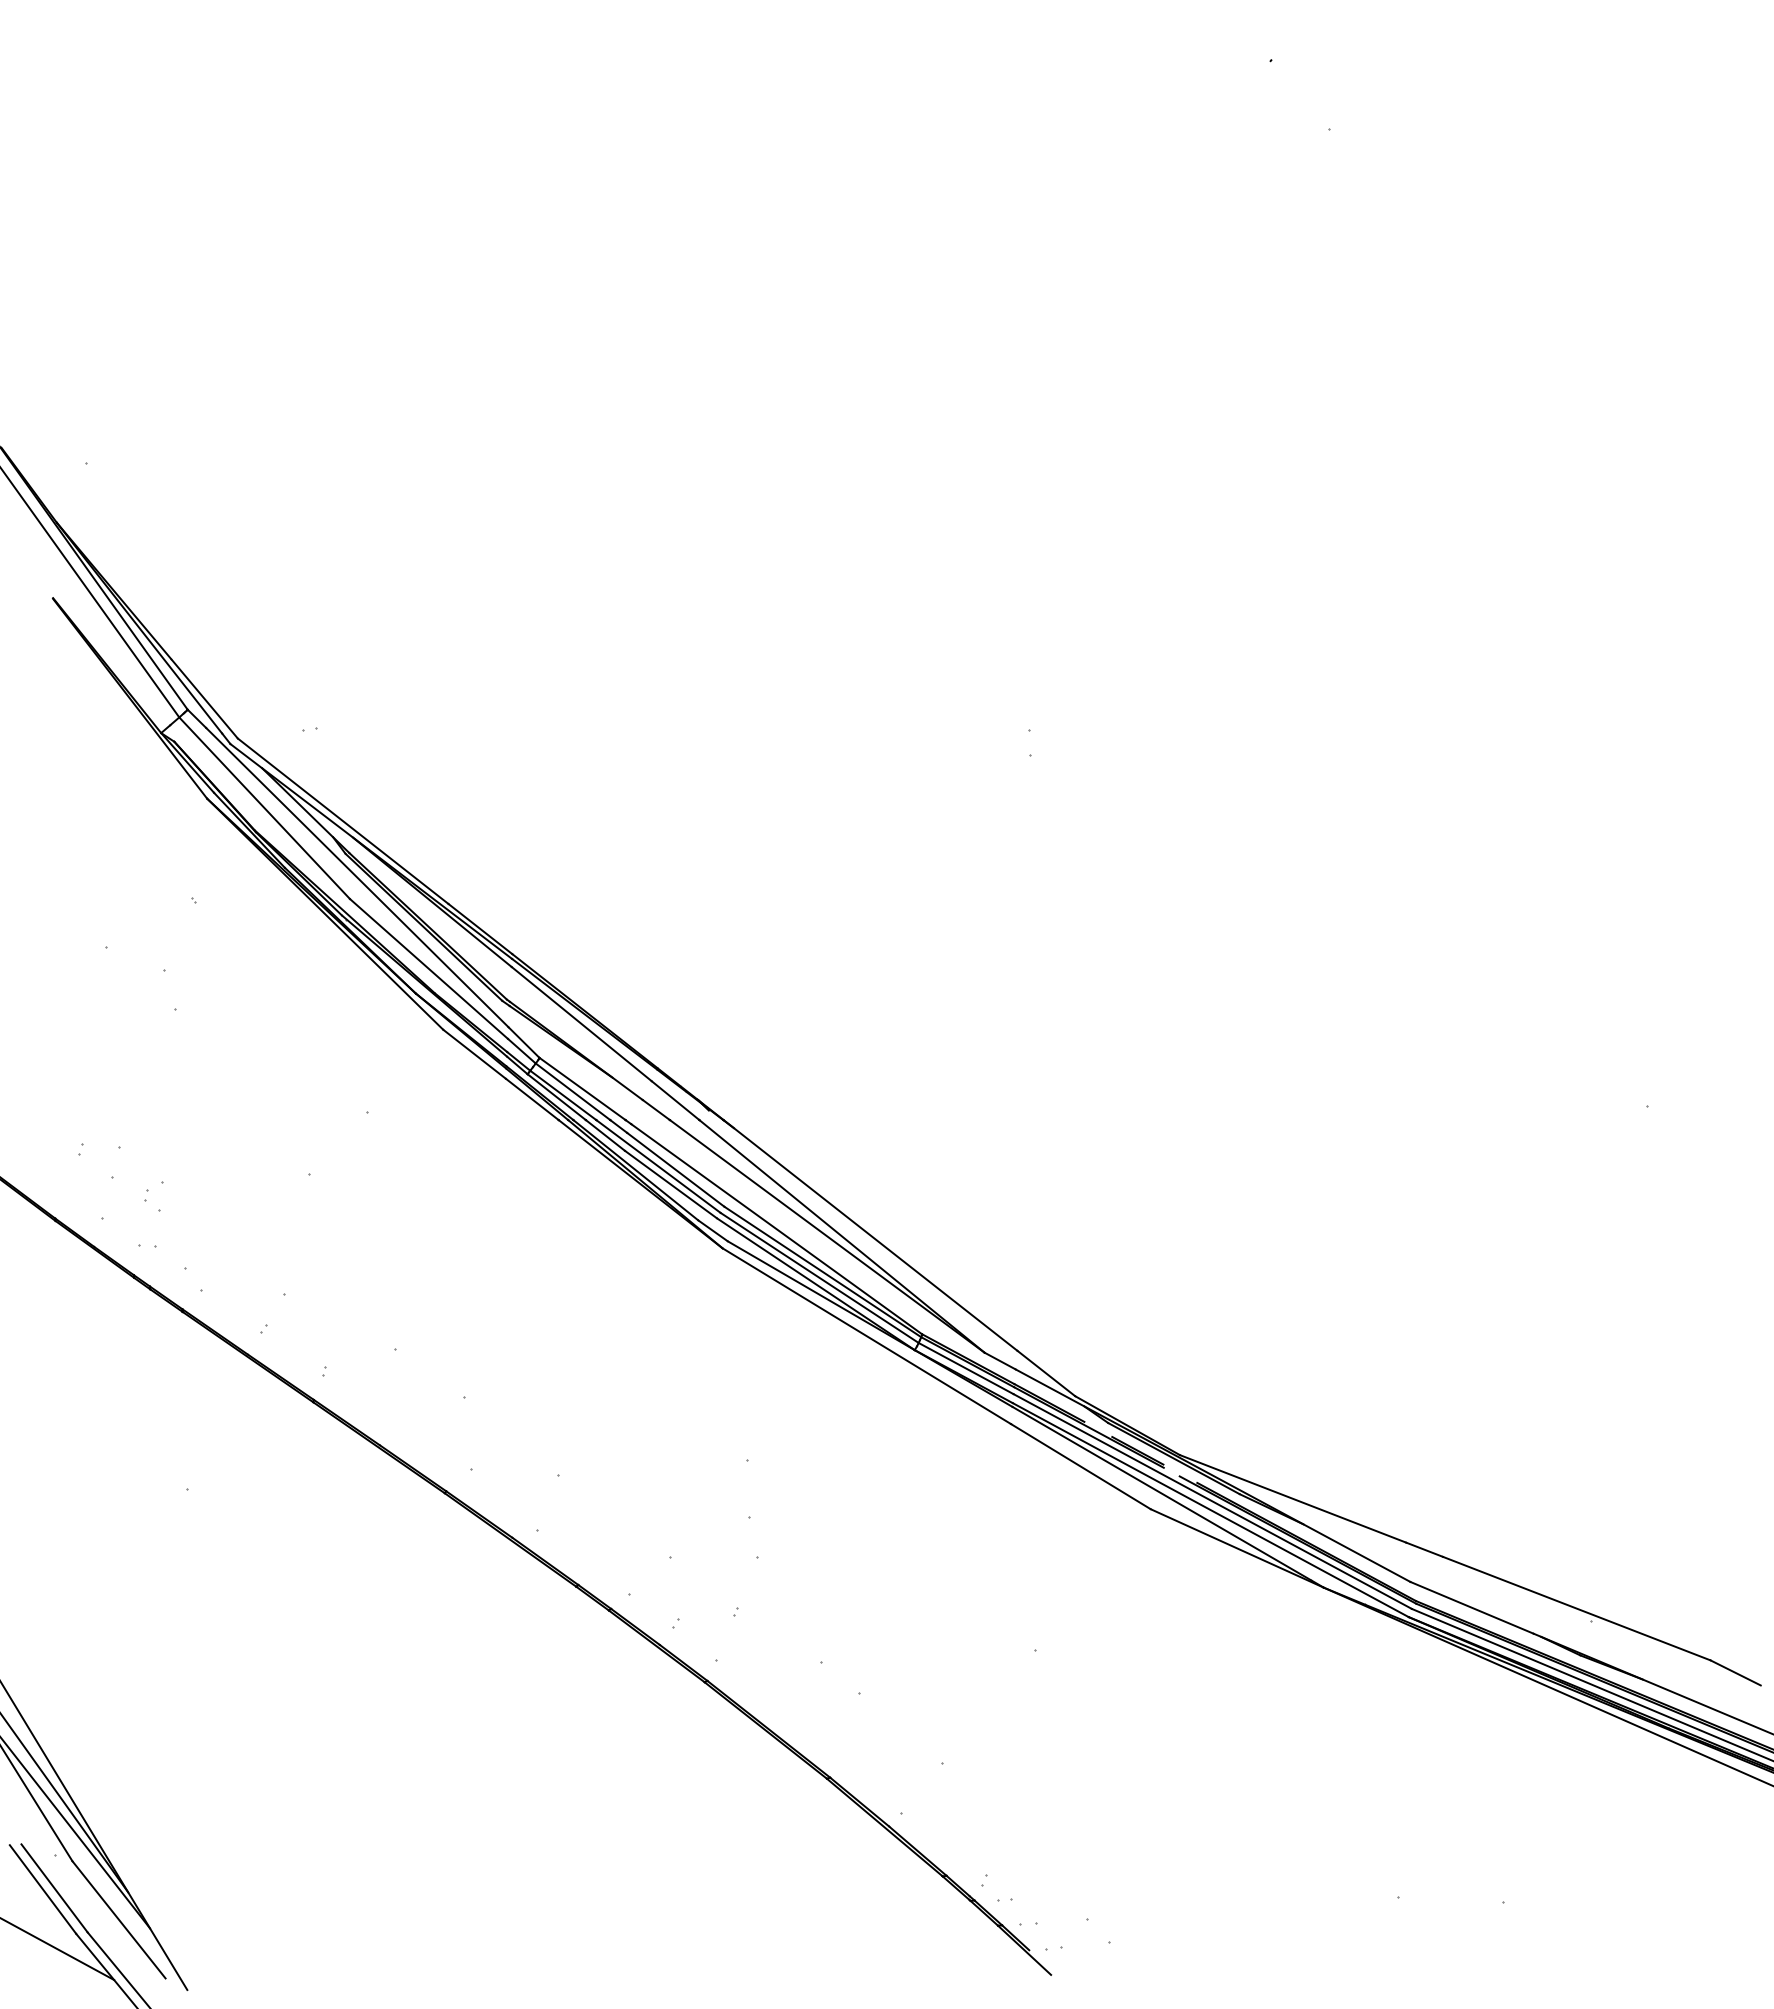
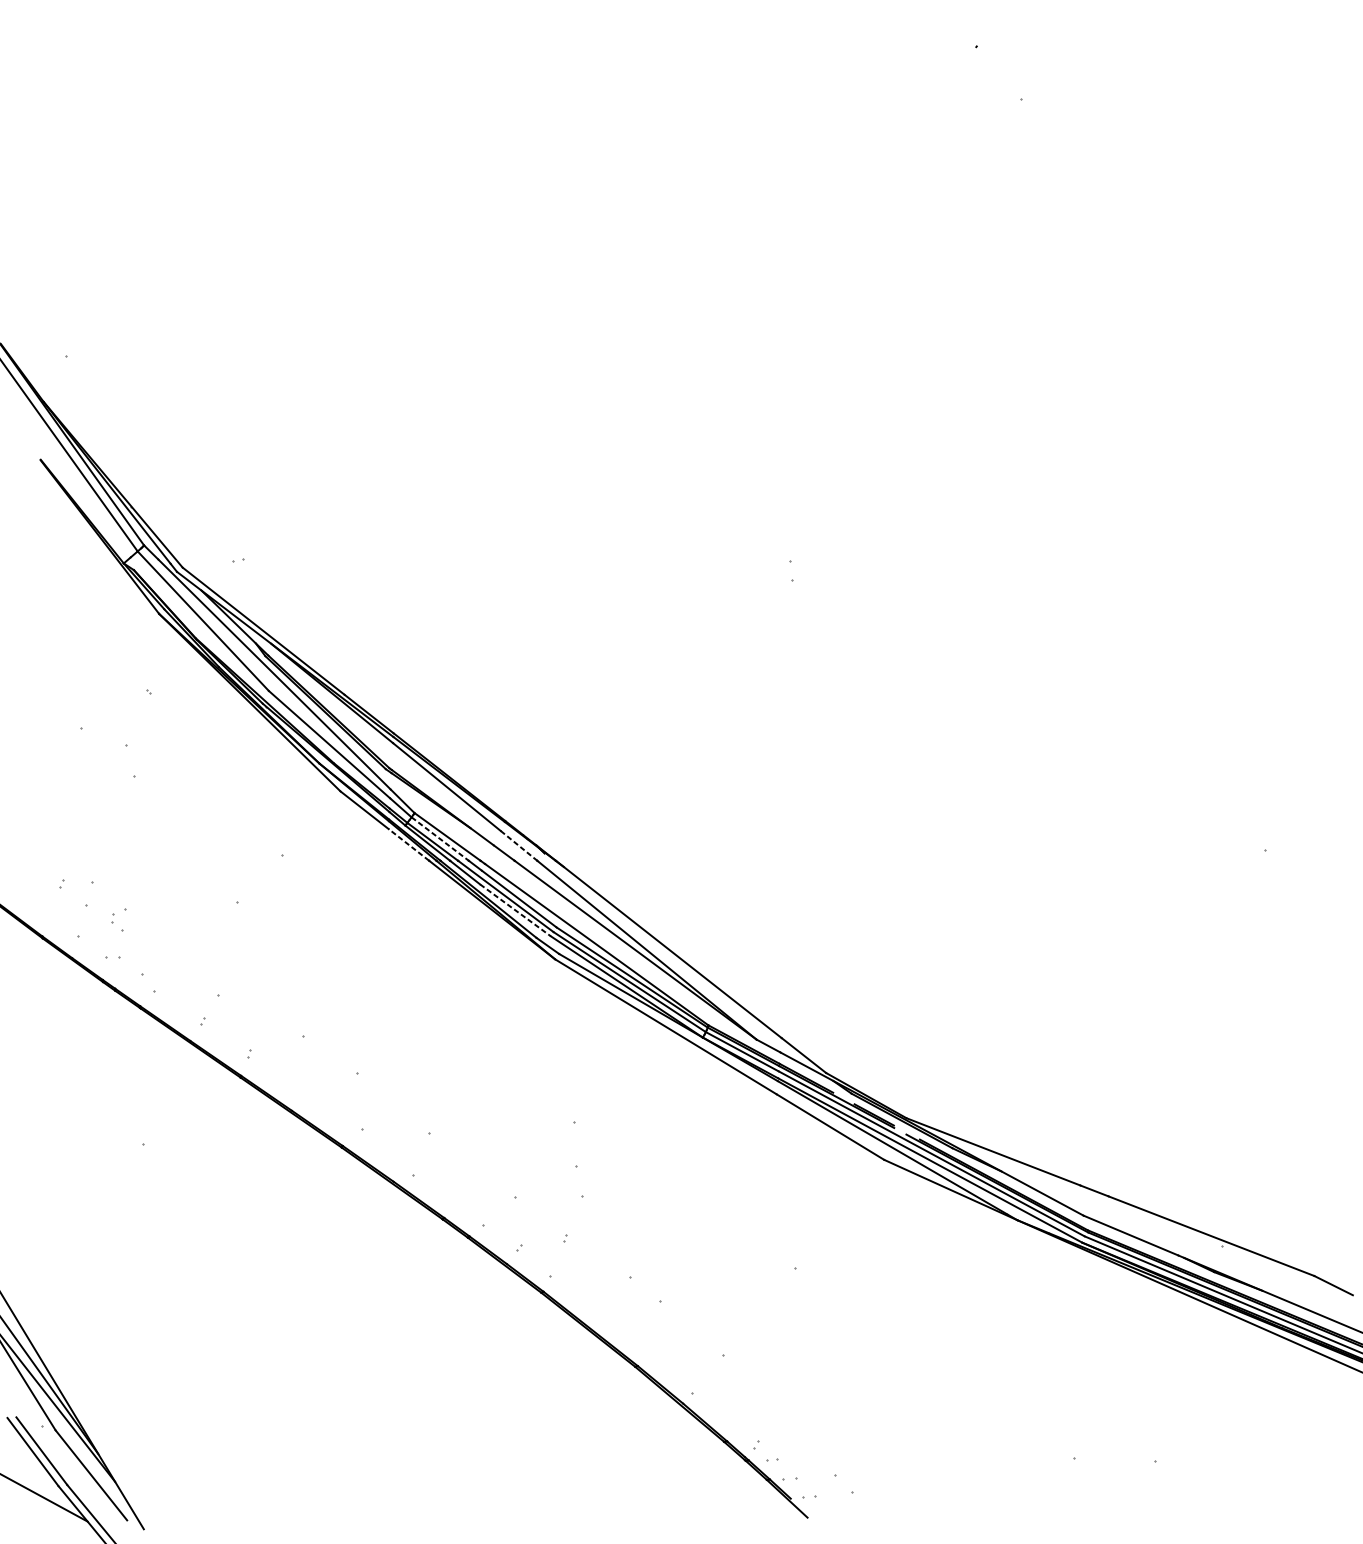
line: (572, 1091) -> (439, 838), solid -> dashed
line: (531, 1099) -> (408, 844), solid -> dashed
line: (675, 1100) -> (518, 845), solid -> dashed
line: (671, 1184) -> (515, 910), solid -> dashed

